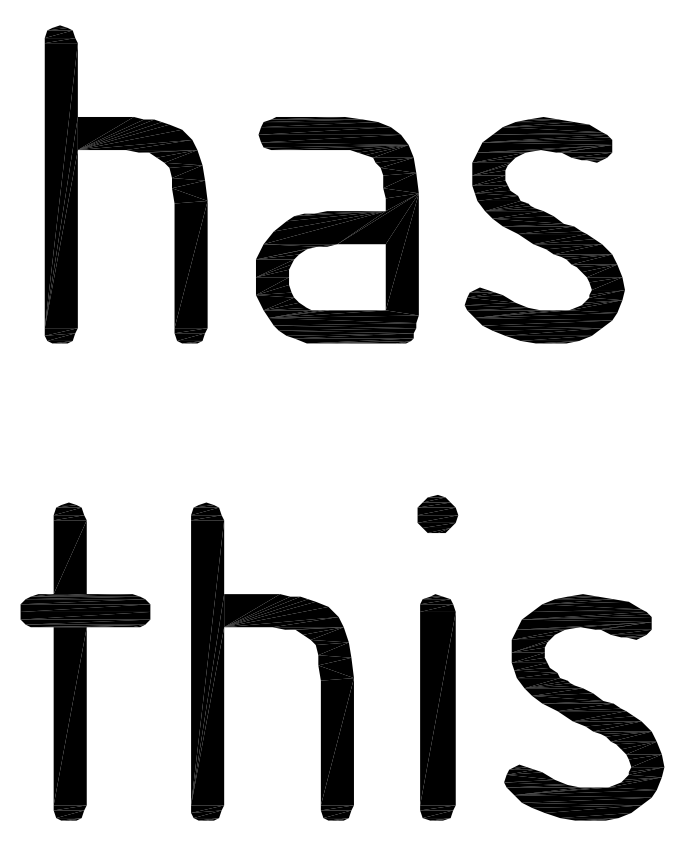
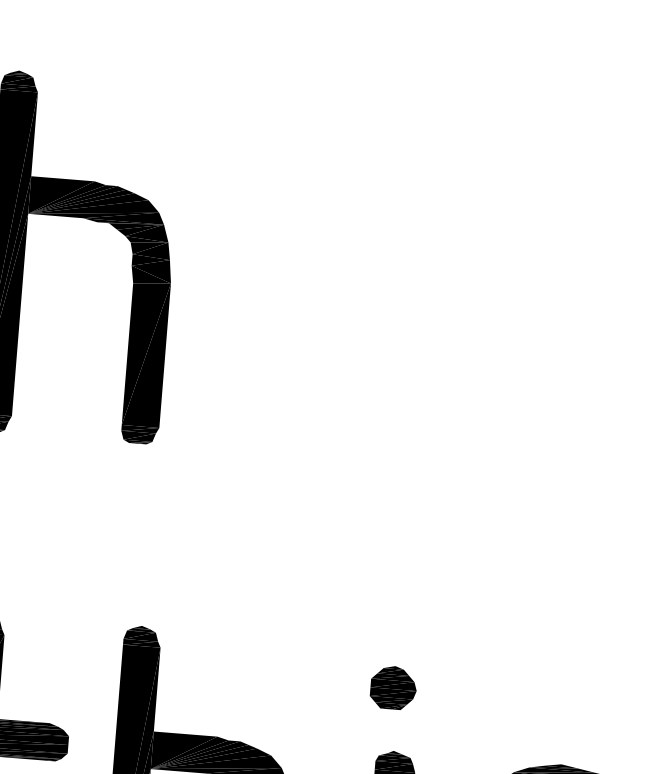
part: (337, 230) -> (315, 328), removed
part: (544, 230) -> (550, 347), removed
part: (437, 513) -> (393, 687), moved

